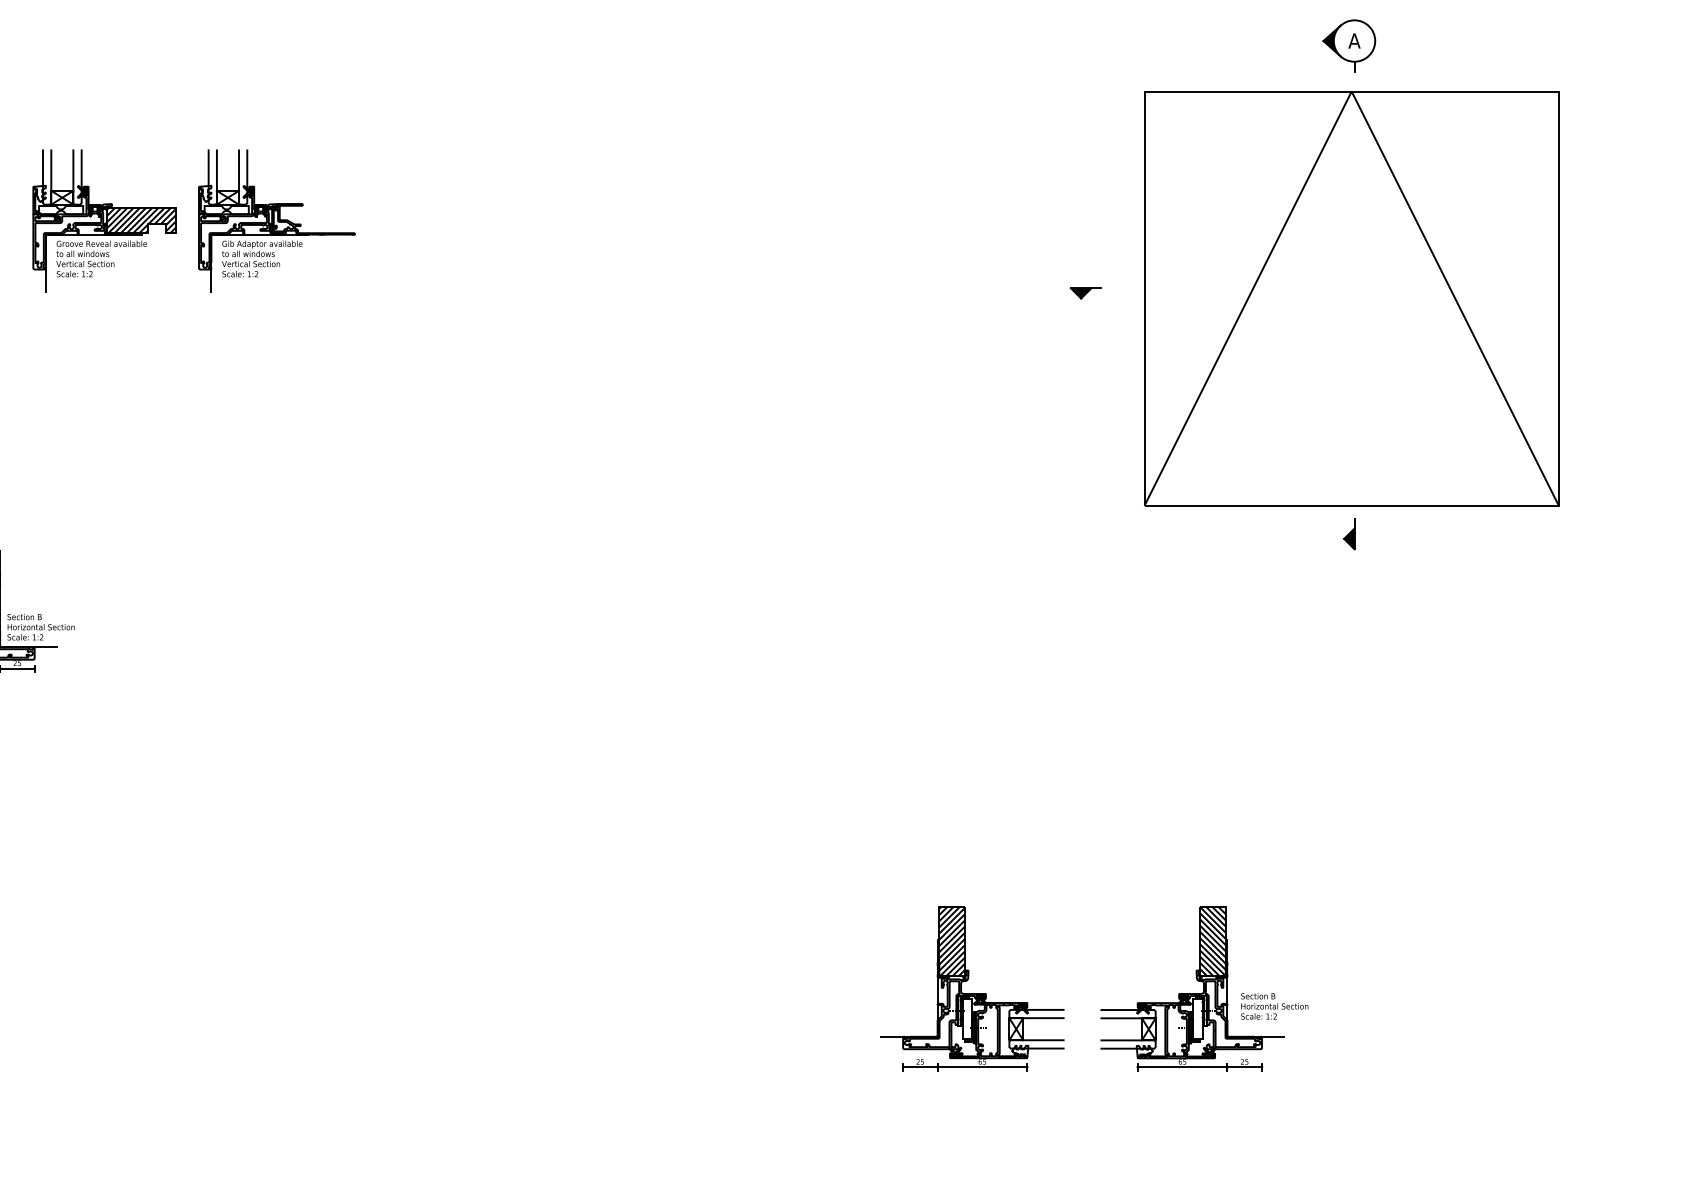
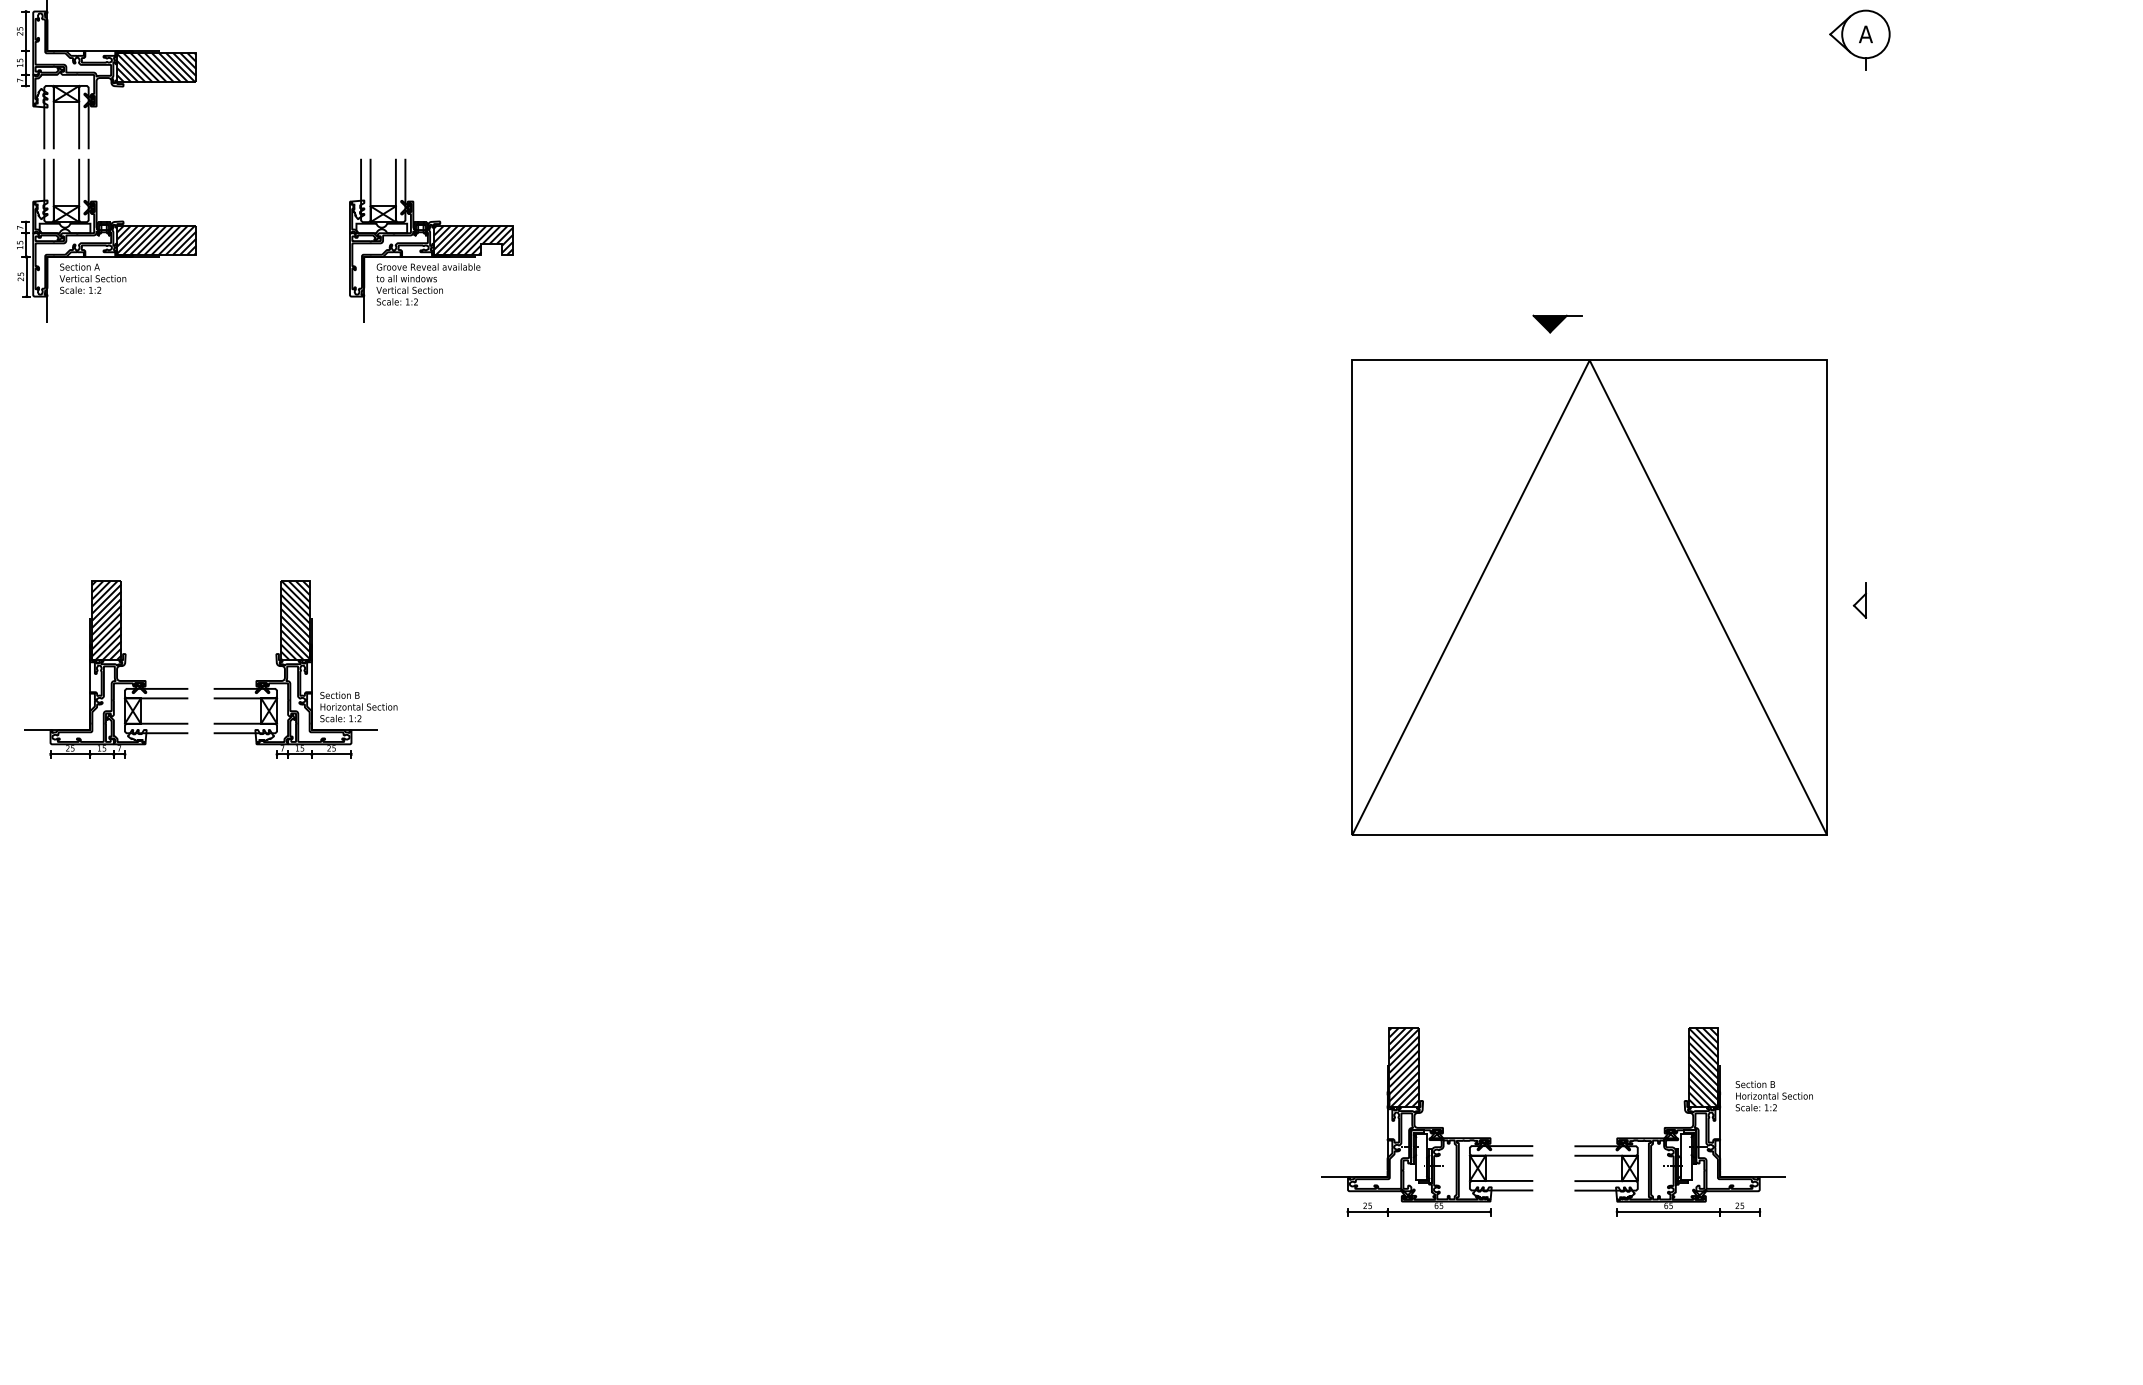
fill: (1332, 41) -> (1840, 34), removed
part: (276, 220) -> (629, 240), removed
part: (1085, 292) -> (1557, 323), size x1.4
part: (1351, 298) -> (1589, 597), moved
fill: (1348, 538) -> (1859, 605), removed
text: (1273, 1005) -> (1773, 1095), moved

